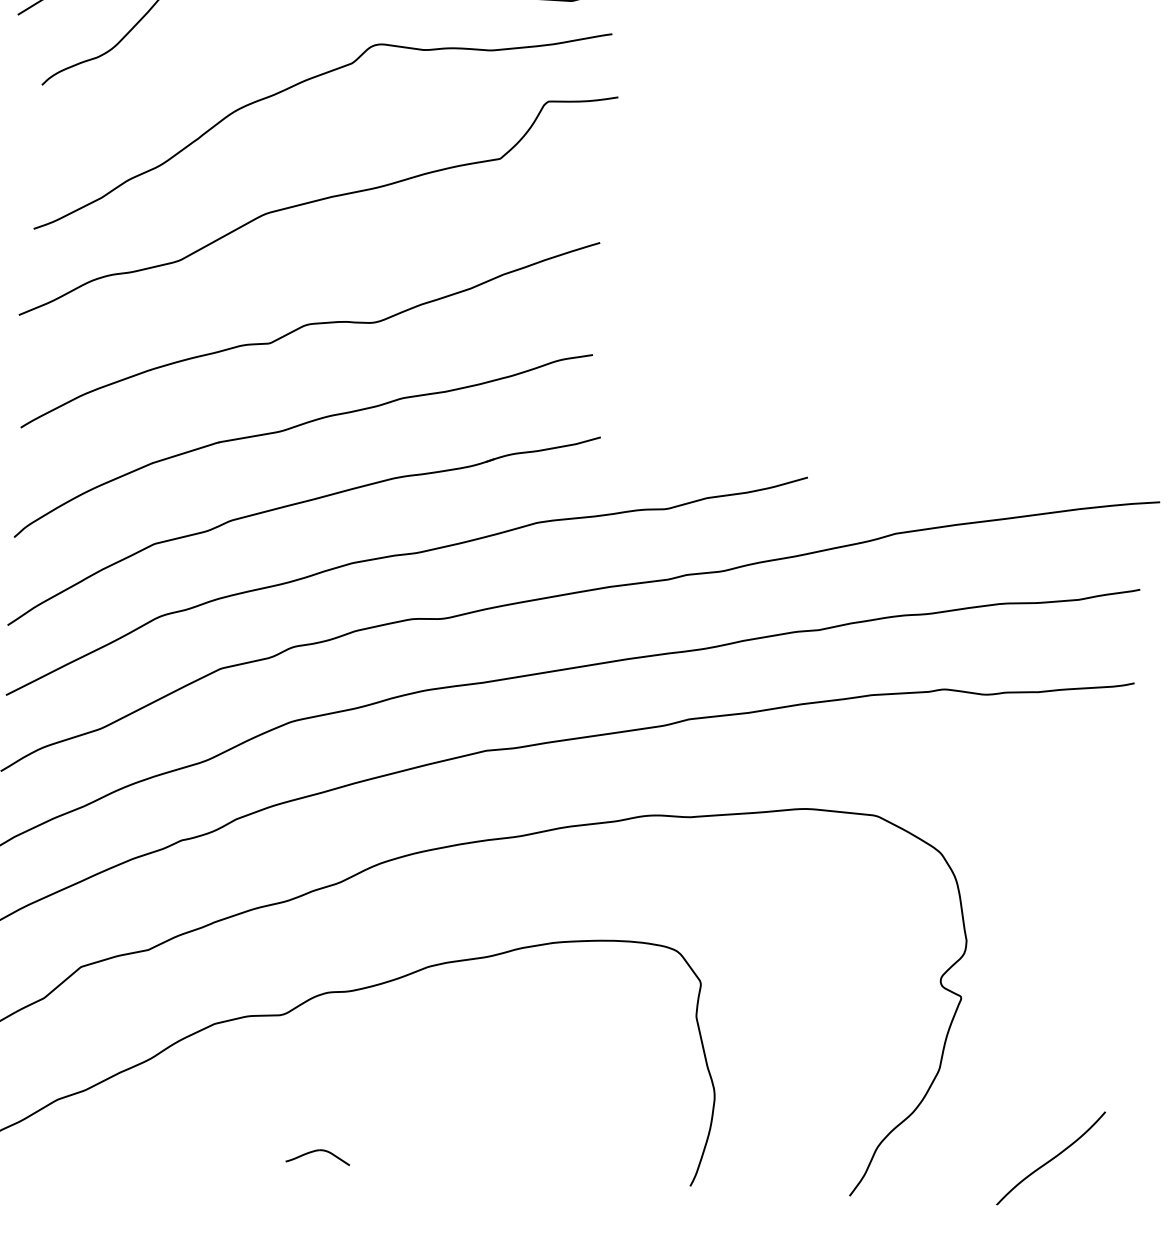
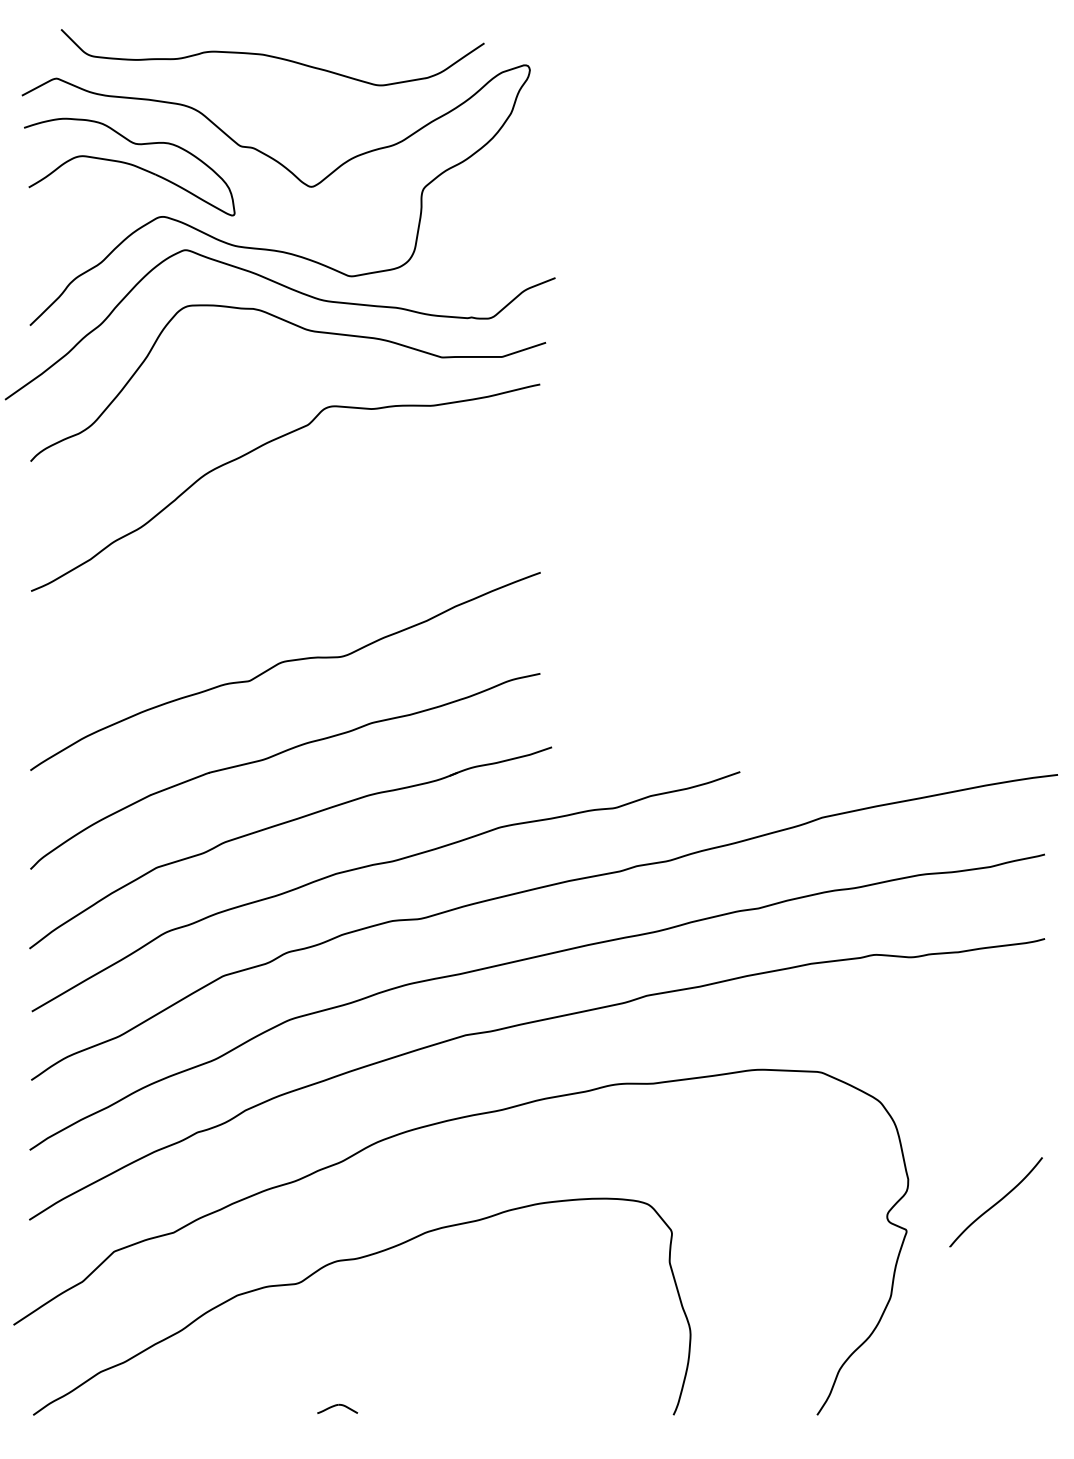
curve: (317, 202) -> (284, 551), removed
part: (318, 1156) -> (337, 1408), size x0.7
curve: (1051, 1158) -> (996, 1202), moved

